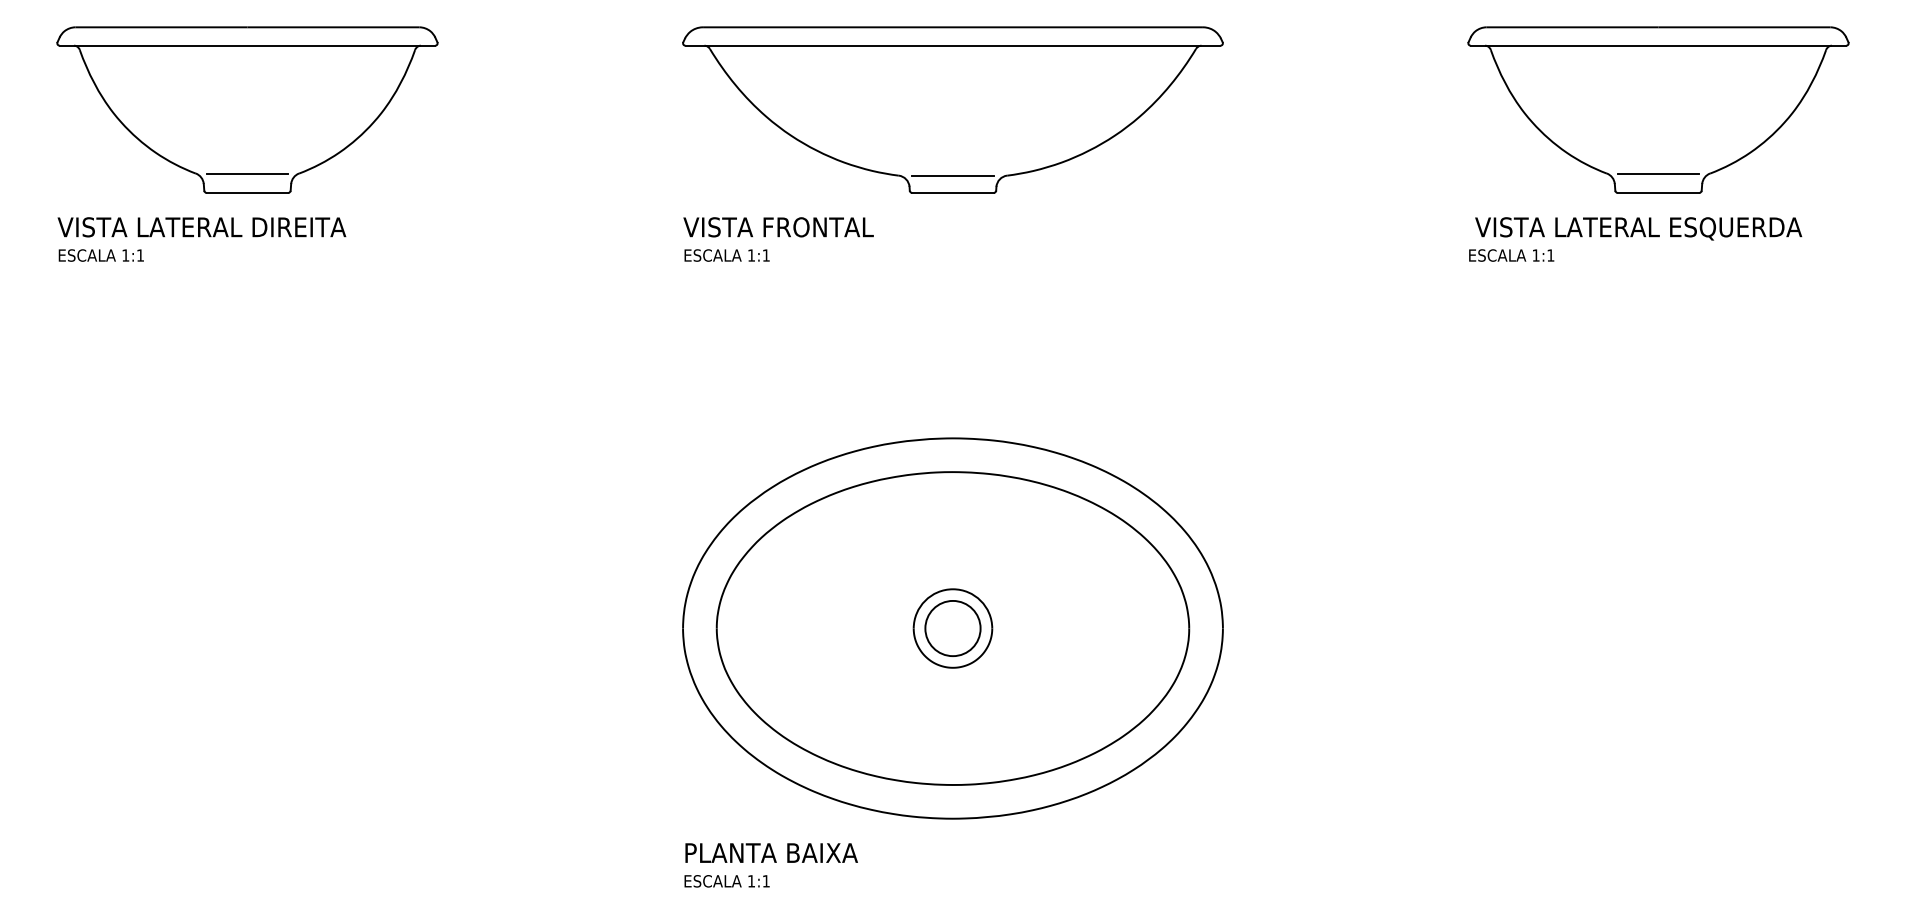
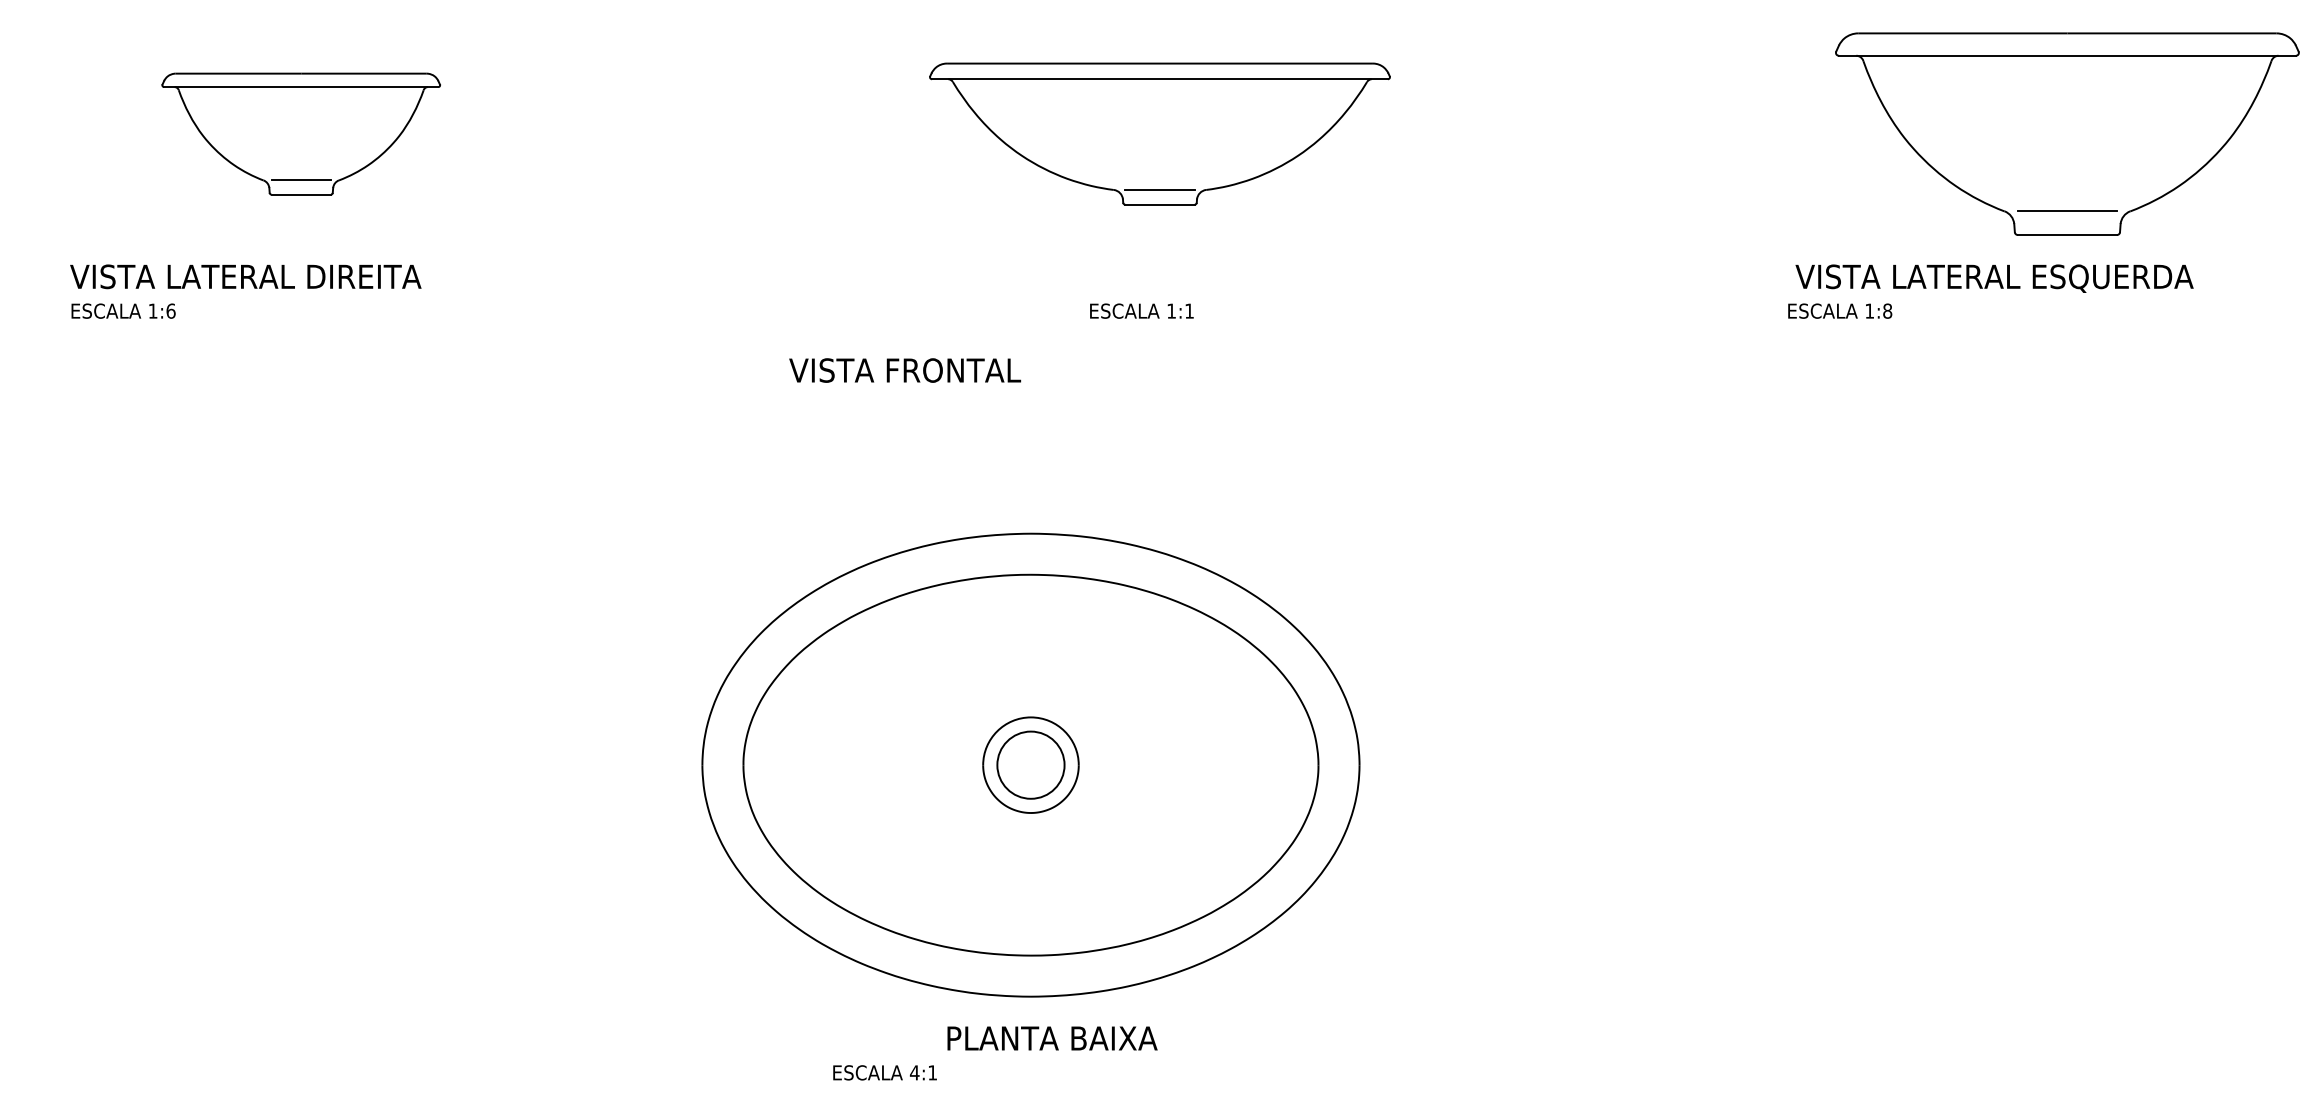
part: (247, 109) -> (301, 133), size x0.6
part: (952, 109) -> (1159, 133), size x0.7
part: (1658, 109) -> (2067, 133), moved
text: (778, 227) -> (904, 370), moved
text: (140, 255) -> (171, 311), 1:1 -> 1:6
text: (726, 255) -> (1141, 311), moved
text: (1550, 255) -> (1887, 311), 1:1 -> 1:8
part: (952, 628) -> (1030, 765), moved
text: (771, 852) -> (1052, 1037), moved
text: (751, 881) -> (914, 1073), 1:1 -> 4:1

